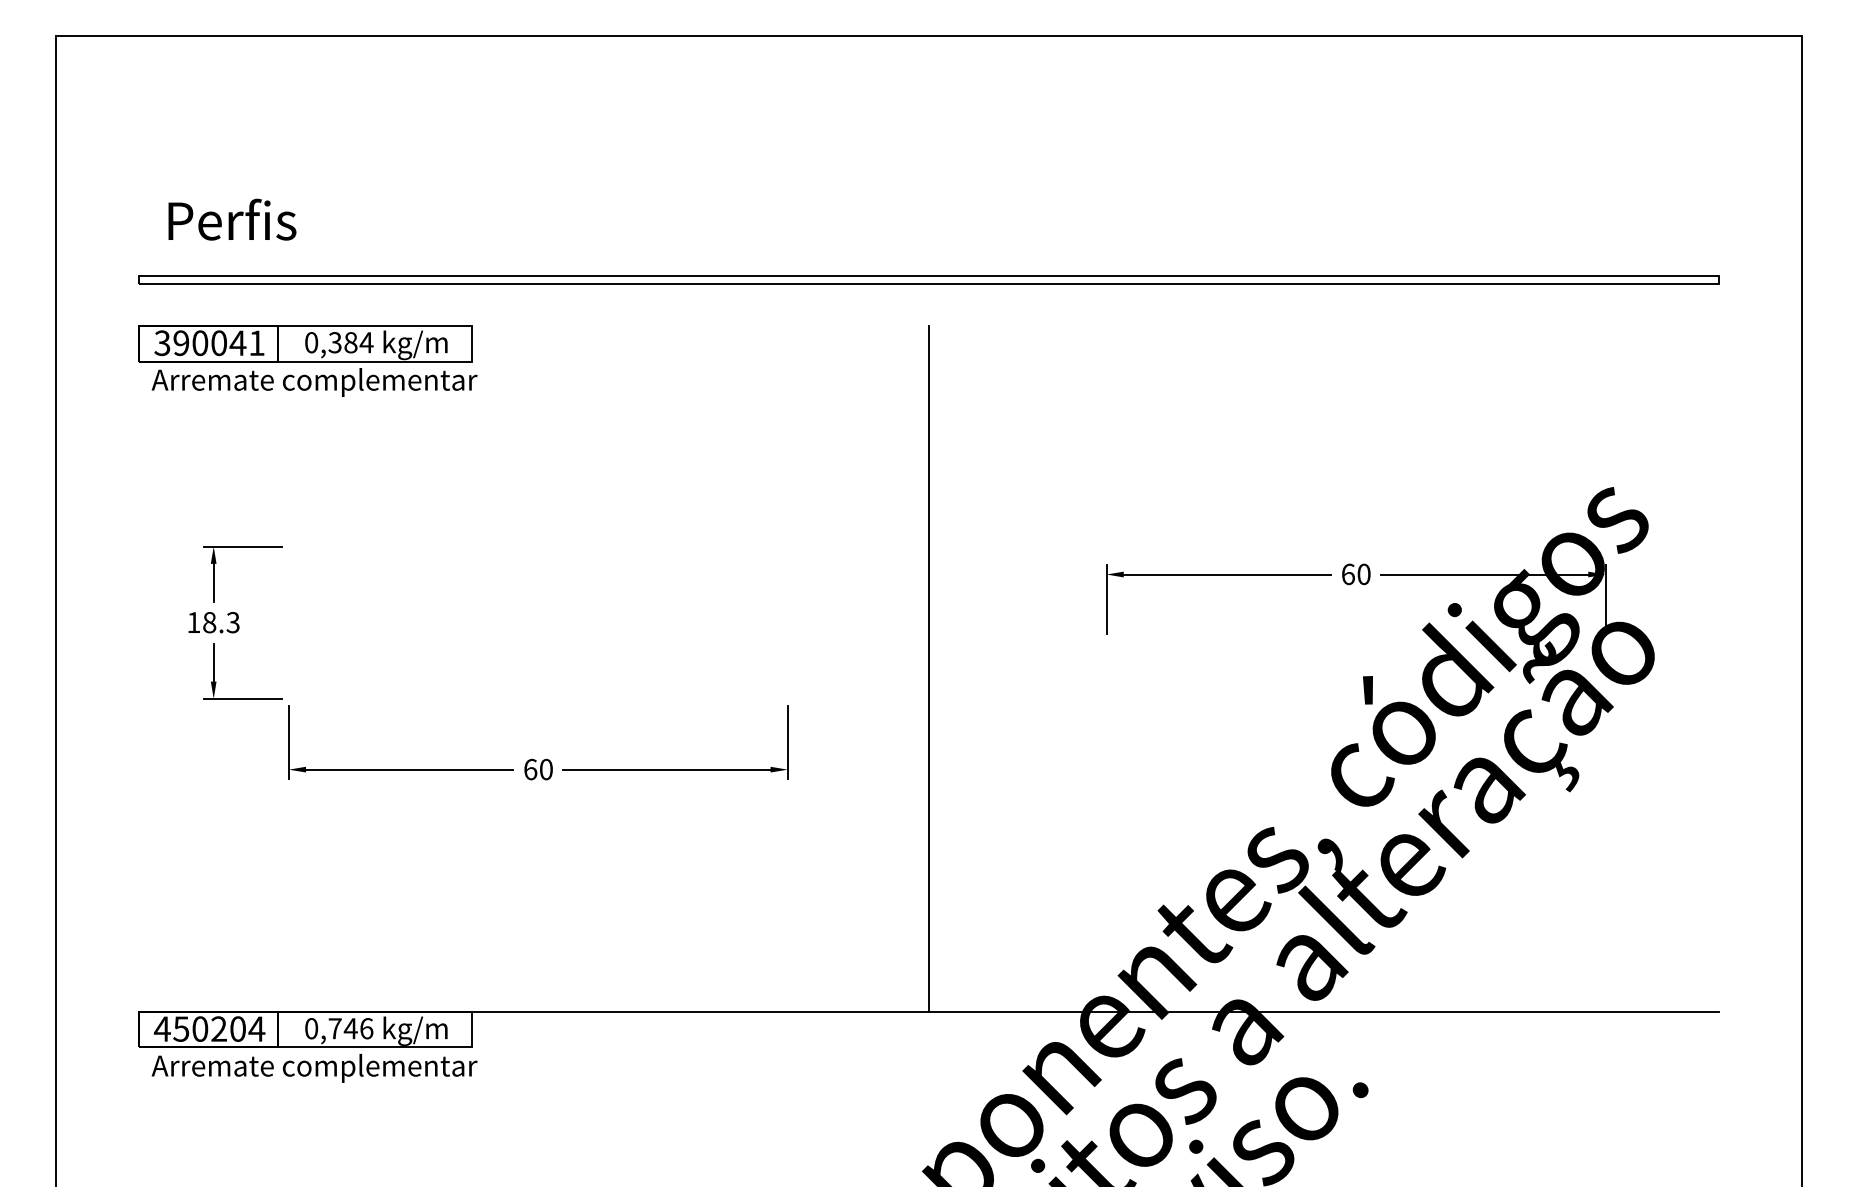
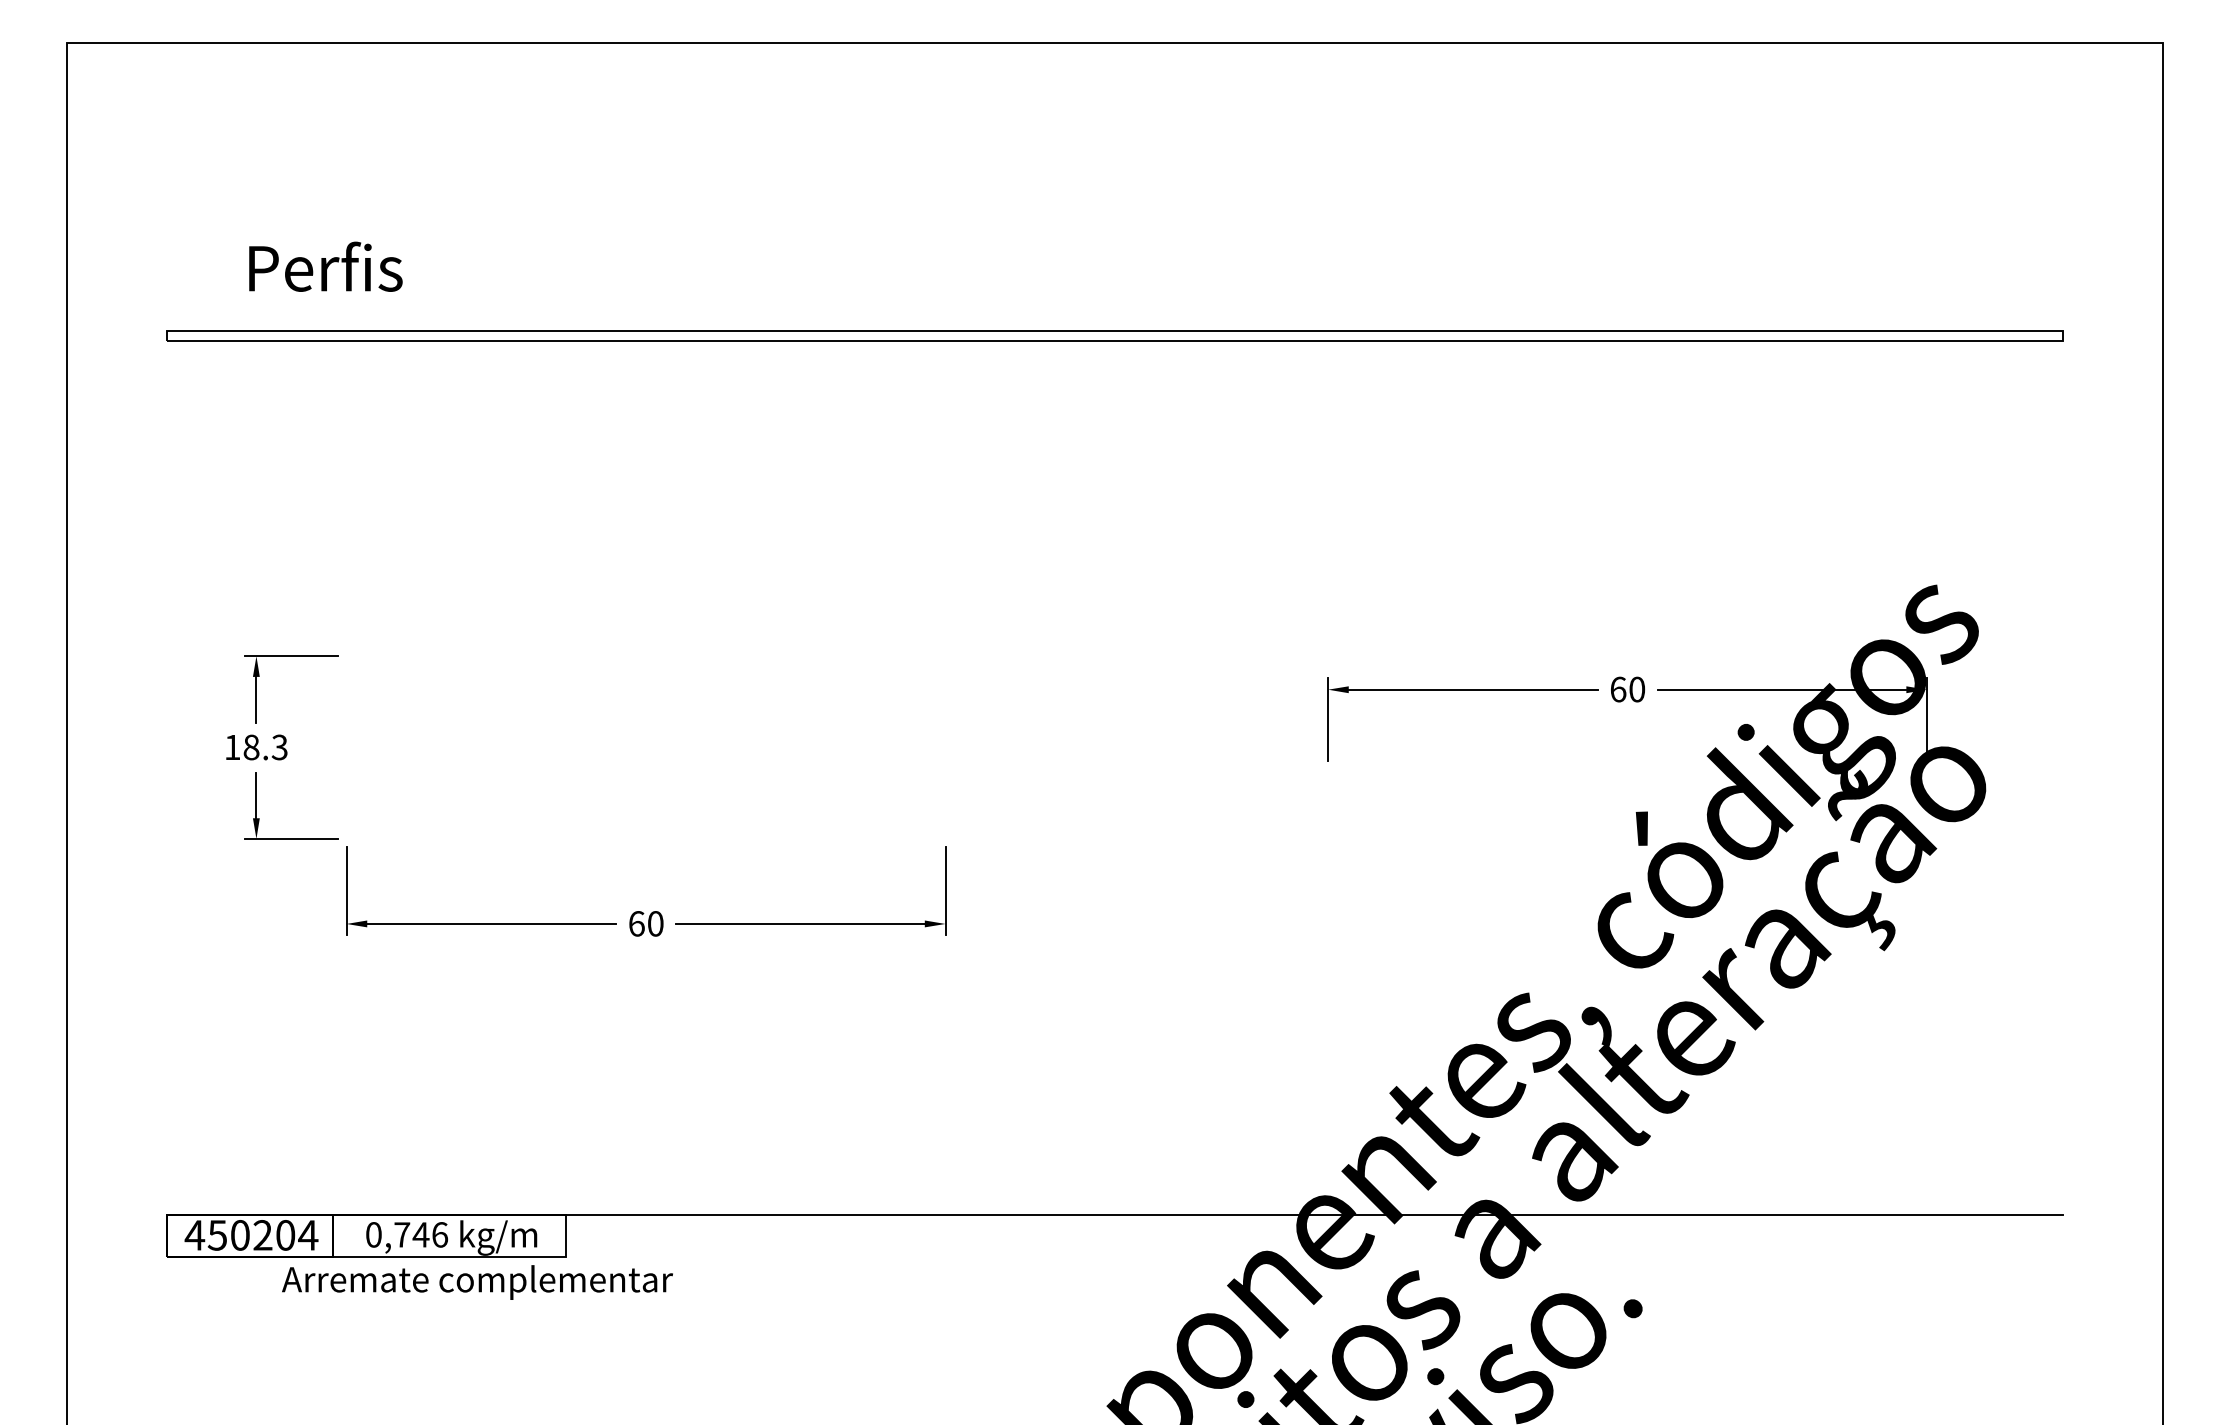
text: (232, 219) -> (325, 266), moved
part: (307, 361) -> (369, 433), removed
line: (928, 668) -> (1114, 802), removed
text: (314, 1068) -> (477, 1282), moved

